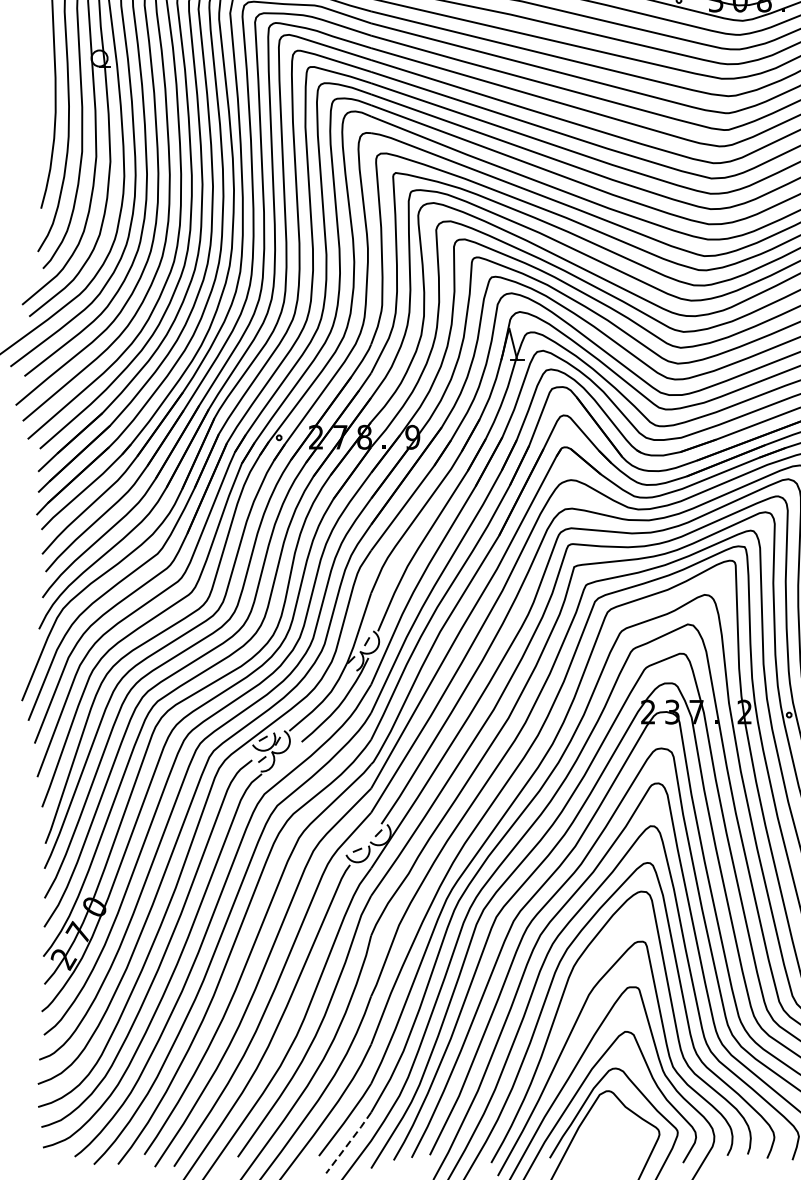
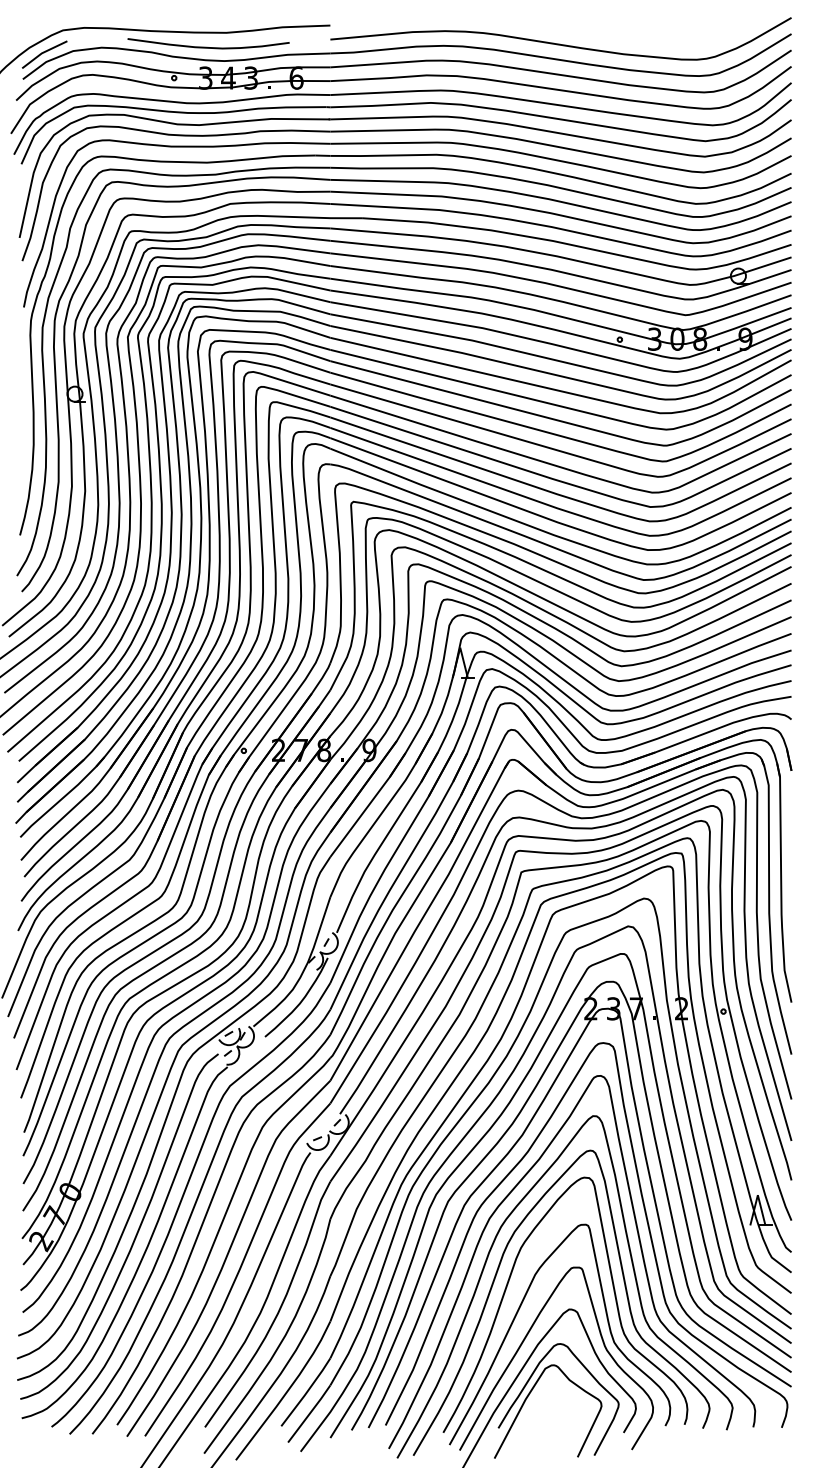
line: (348, 1142) -> (309, 1413), dashed -> solid

